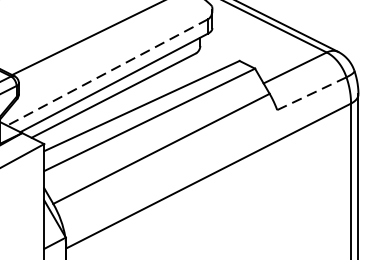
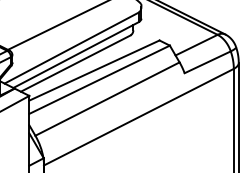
line: (107, 72) -> (71, 48), dashed -> solid
line: (311, 93) -> (207, 62), dashed -> solid

